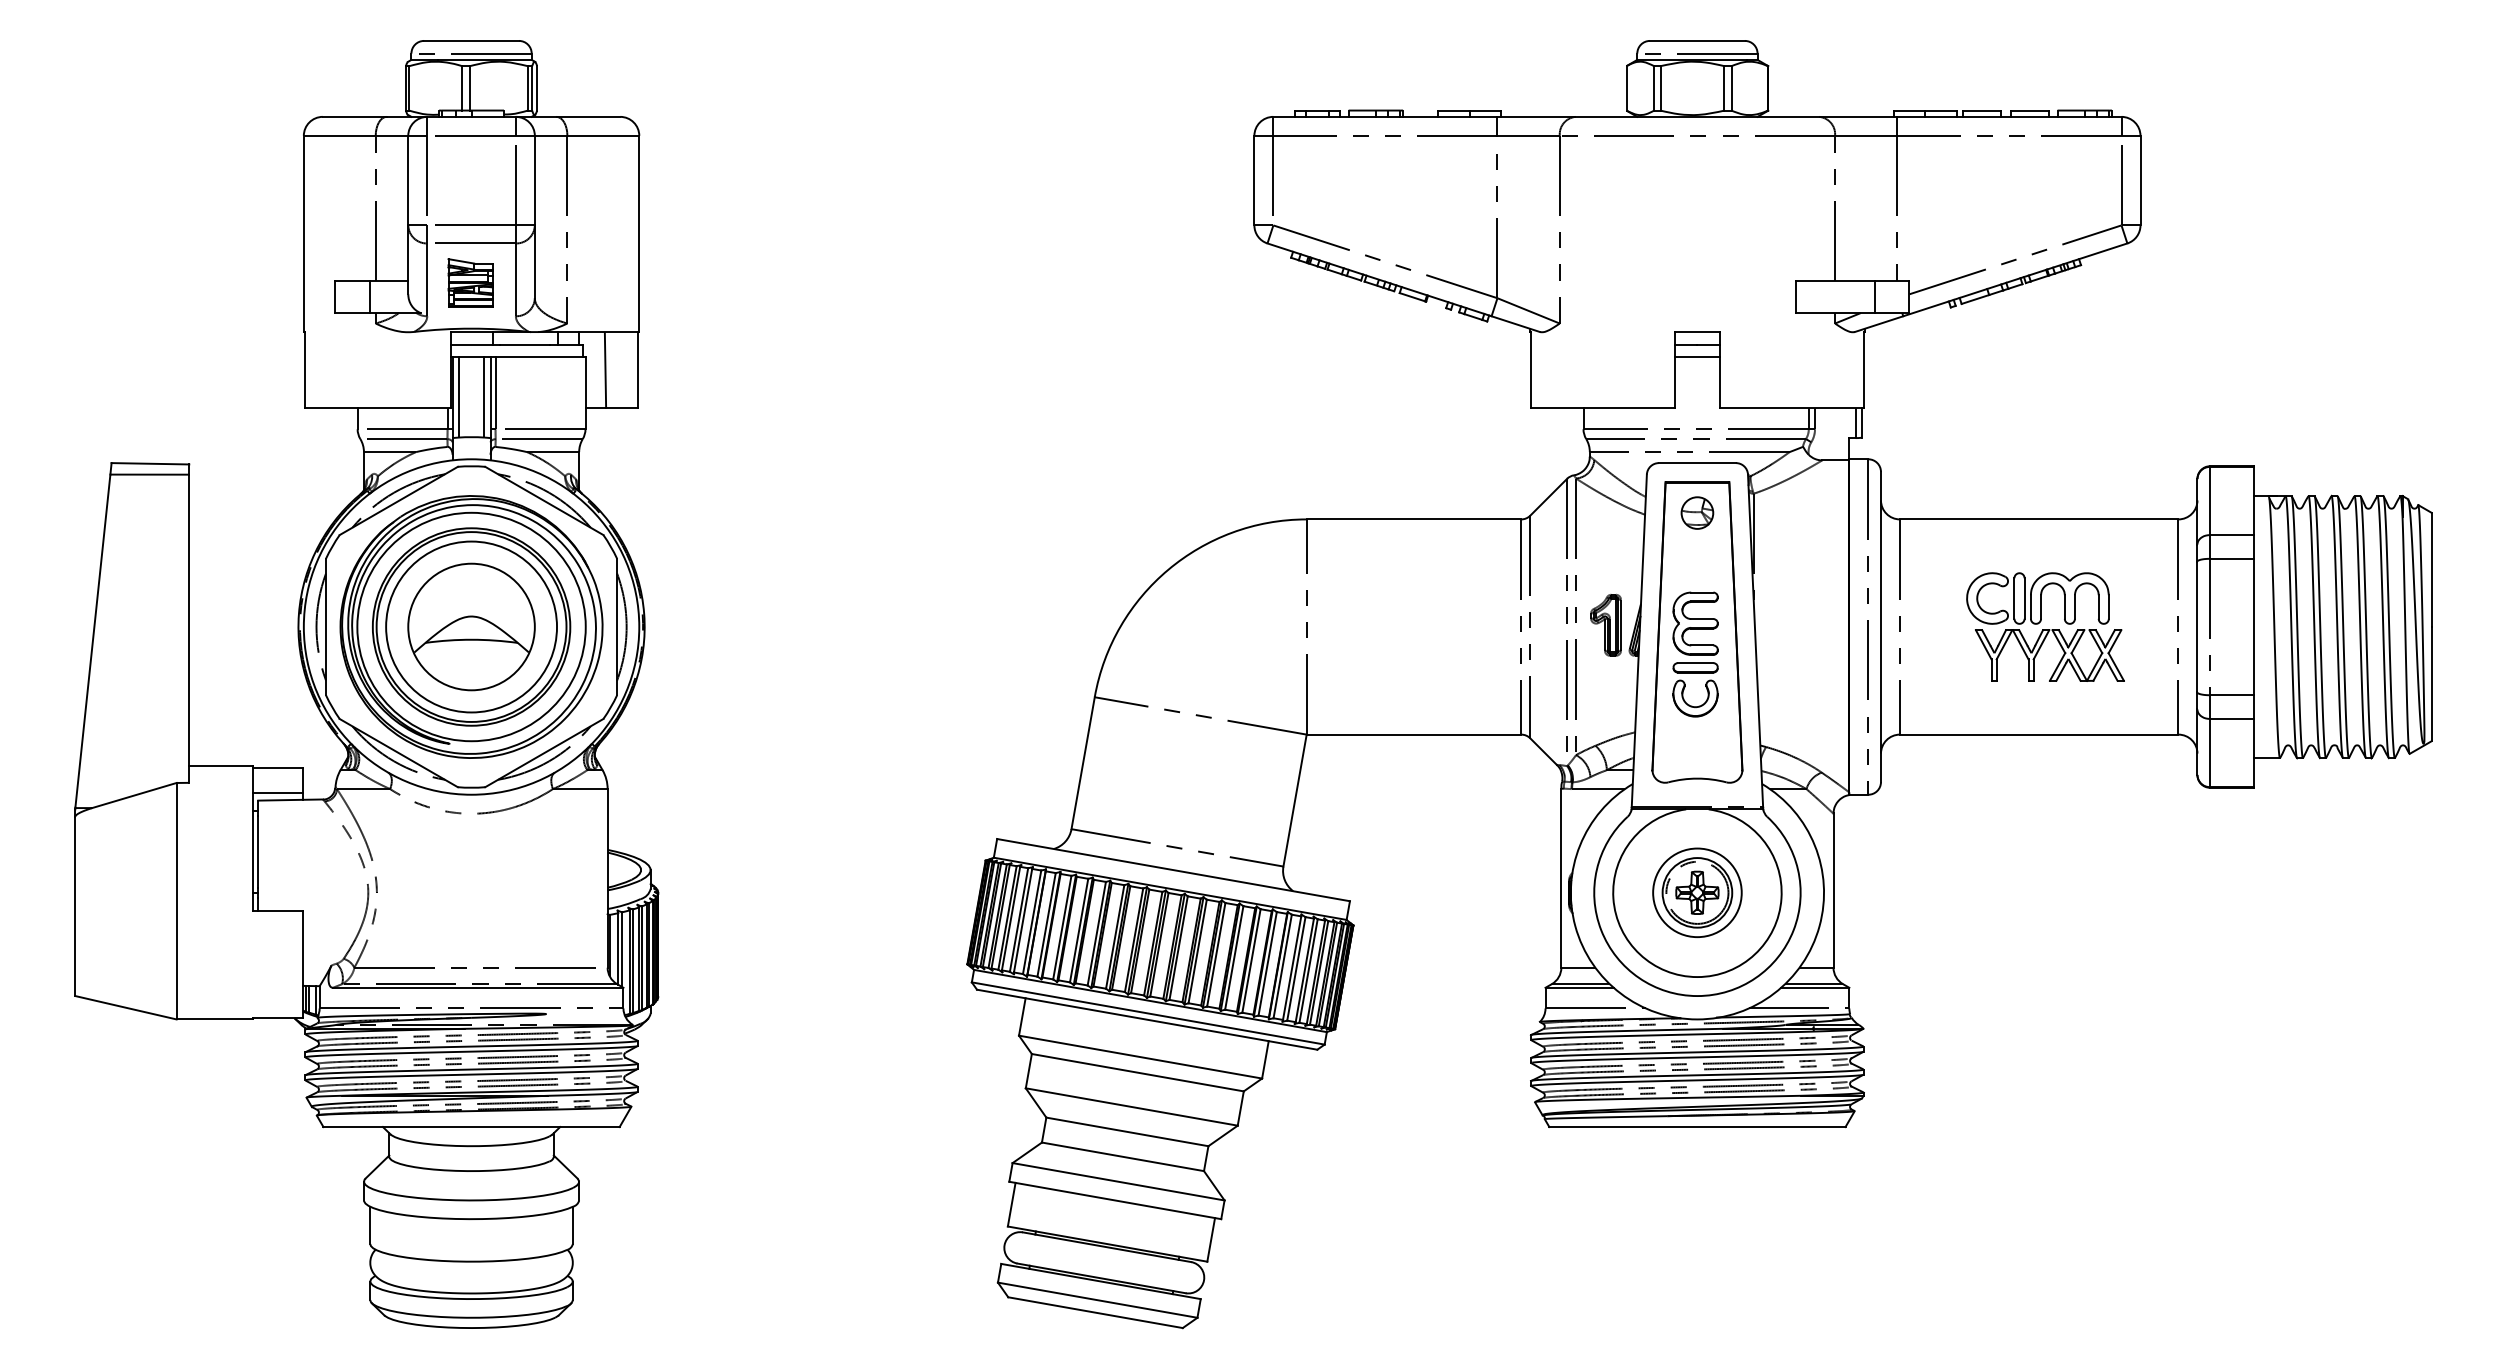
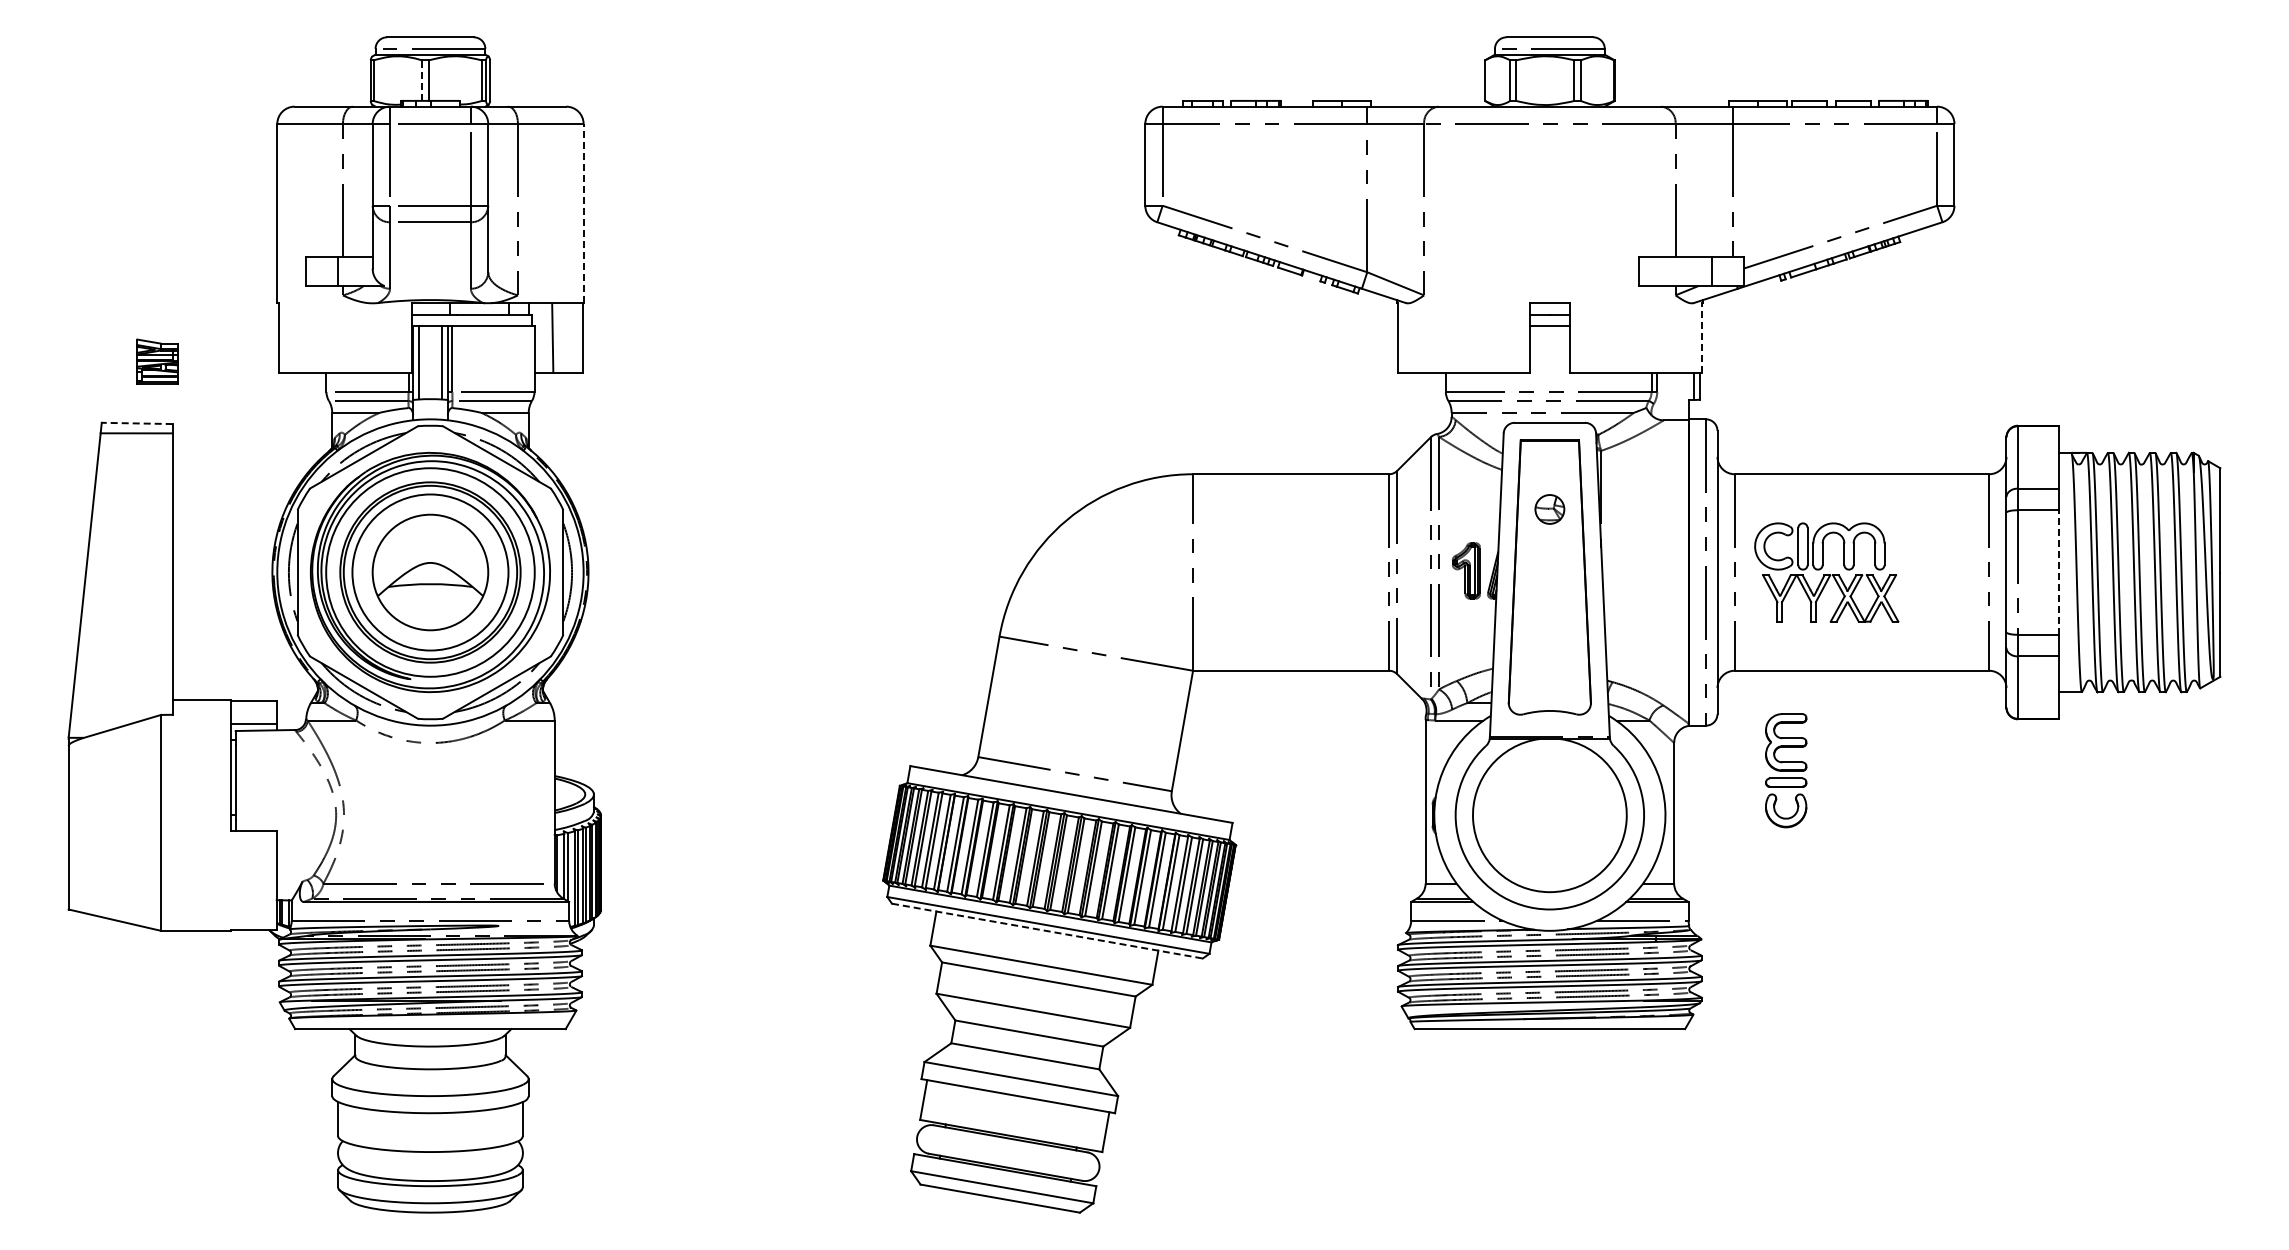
line: (461, 88) -> (421, 80), solid -> dashed
line: (639, 233) -> (583, 213), solid -> dashed
part: (470, 283) -> (157, 361), moved
line: (1863, 369) -> (1701, 337), solid -> dashed
line: (149, 463) -> (136, 423), solid -> dashed
part: (1697, 513) -> (1549, 509), moved
part: (2045, 627) -> (1826, 572), moved
line: (2254, 627) -> (2058, 572), solid -> dashed
part: (1695, 654) -> (1786, 770), moved
part: (1697, 892) -> (1549, 814), removed
line: (1147, 1020) -> (1047, 931), solid -> dashed

